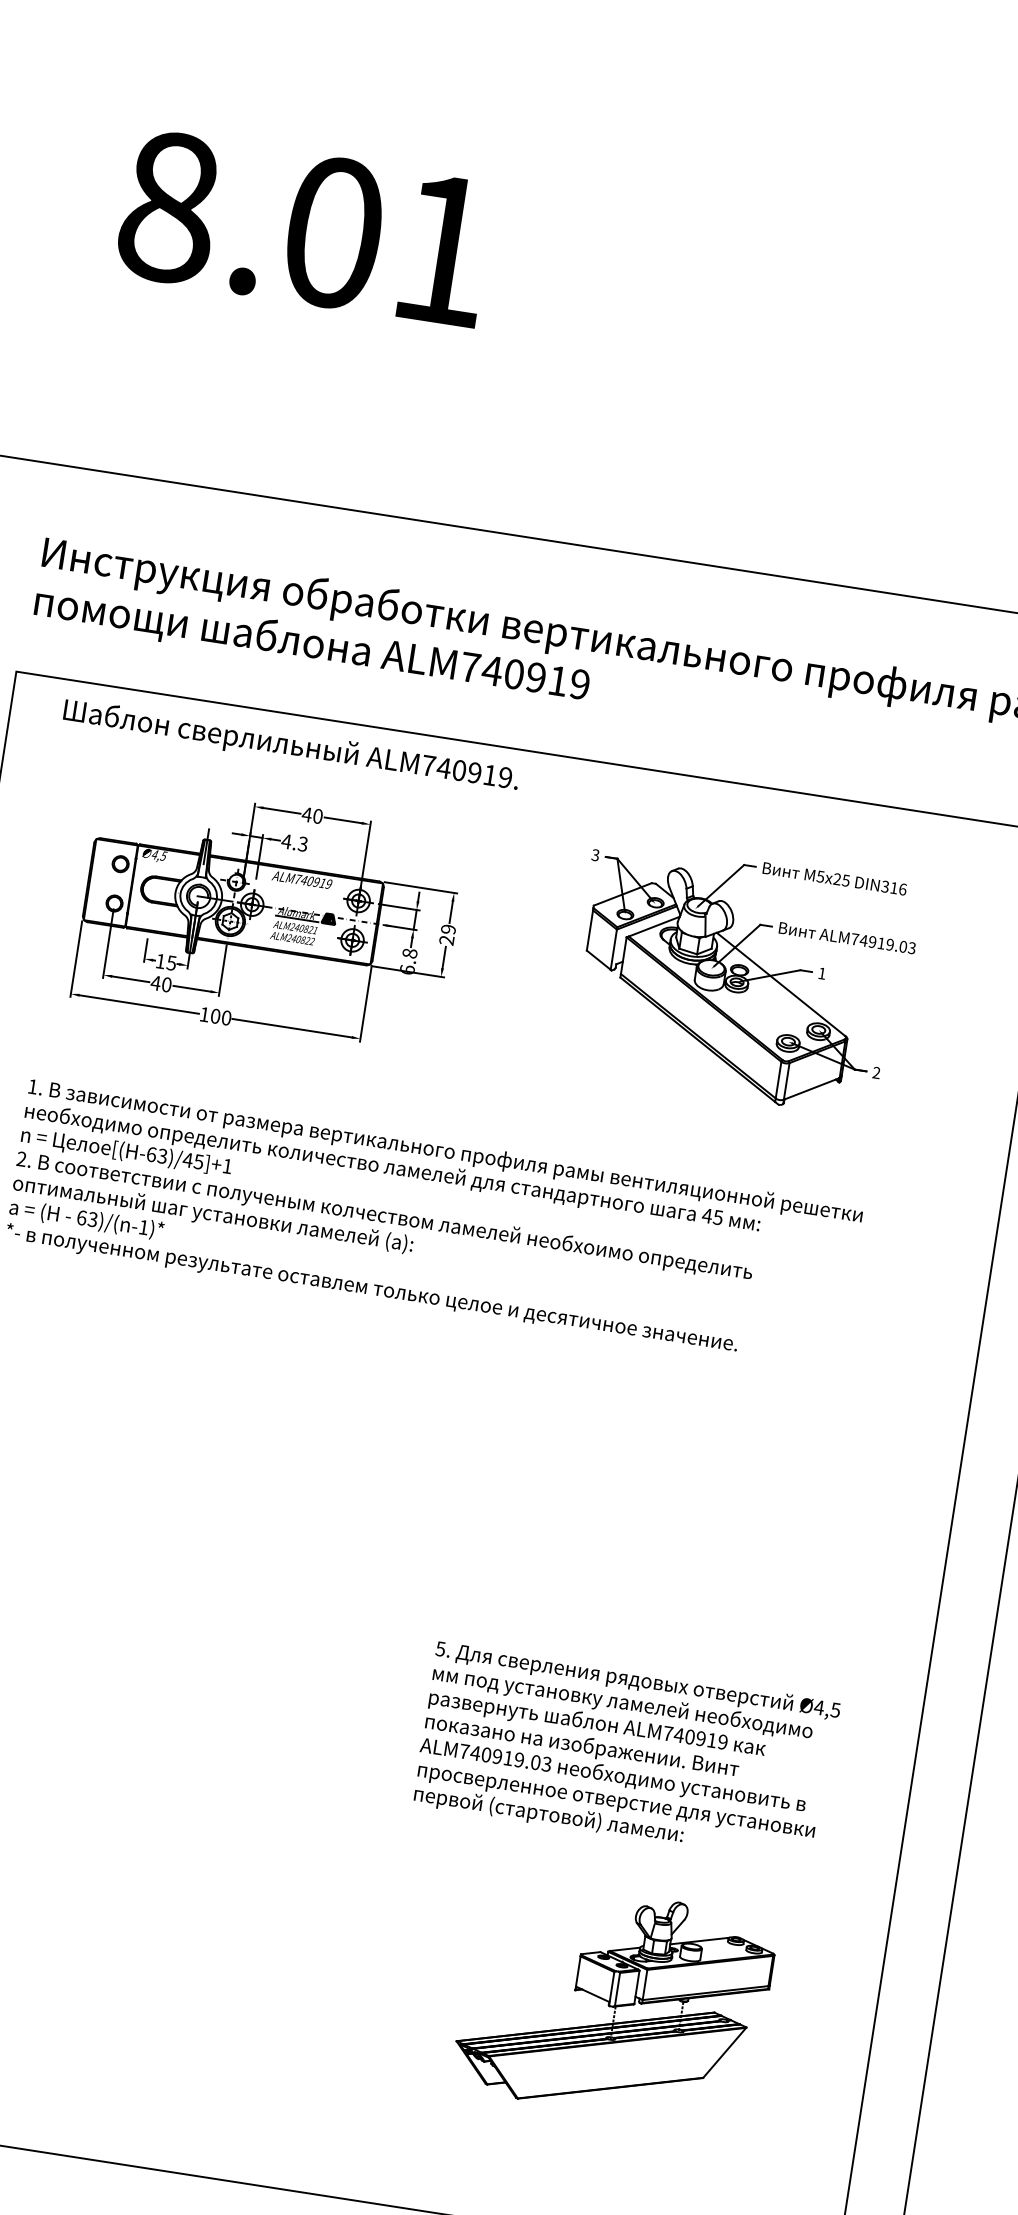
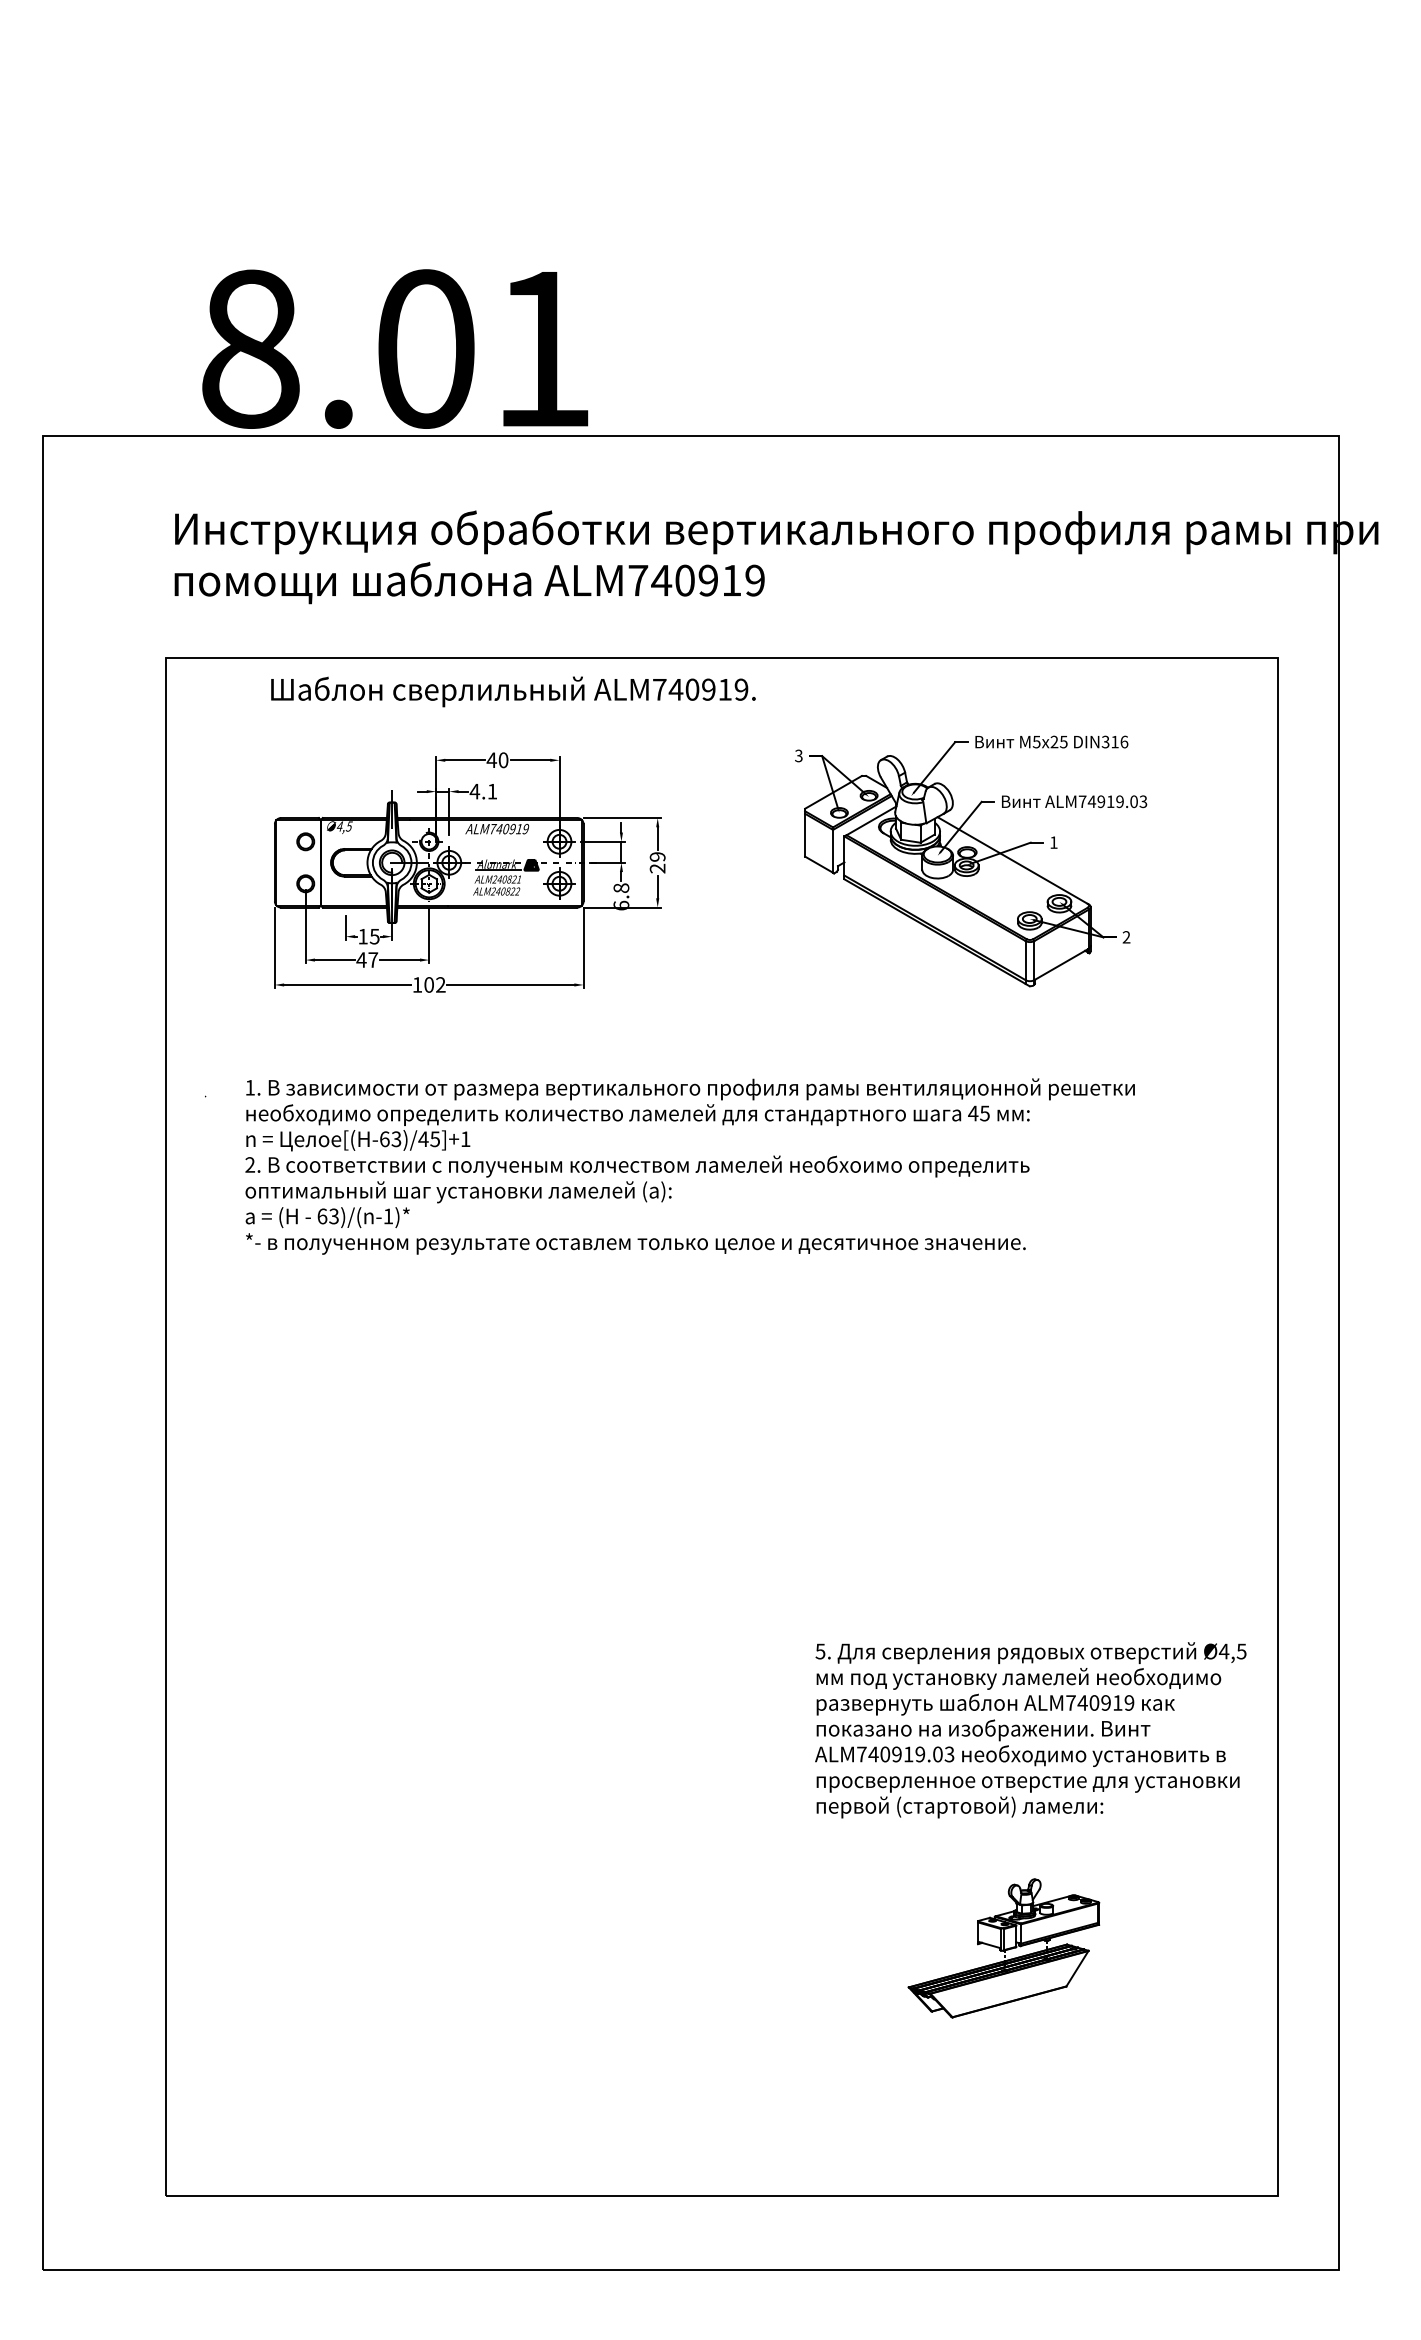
text: (305, 227) -> (395, 348), moved
text: (291, 746) -> (513, 691), moved
text: (303, 844) -> (492, 791), 4.3 -> 4.1
text: (167, 984) -> (373, 959), 40 -> 47
text: (226, 1017) -> (440, 984), 100 -> 102
text: (626, 1753) -> (1030, 1730), moved
part: (614, 2003) -> (1003, 1948), size x0.6

